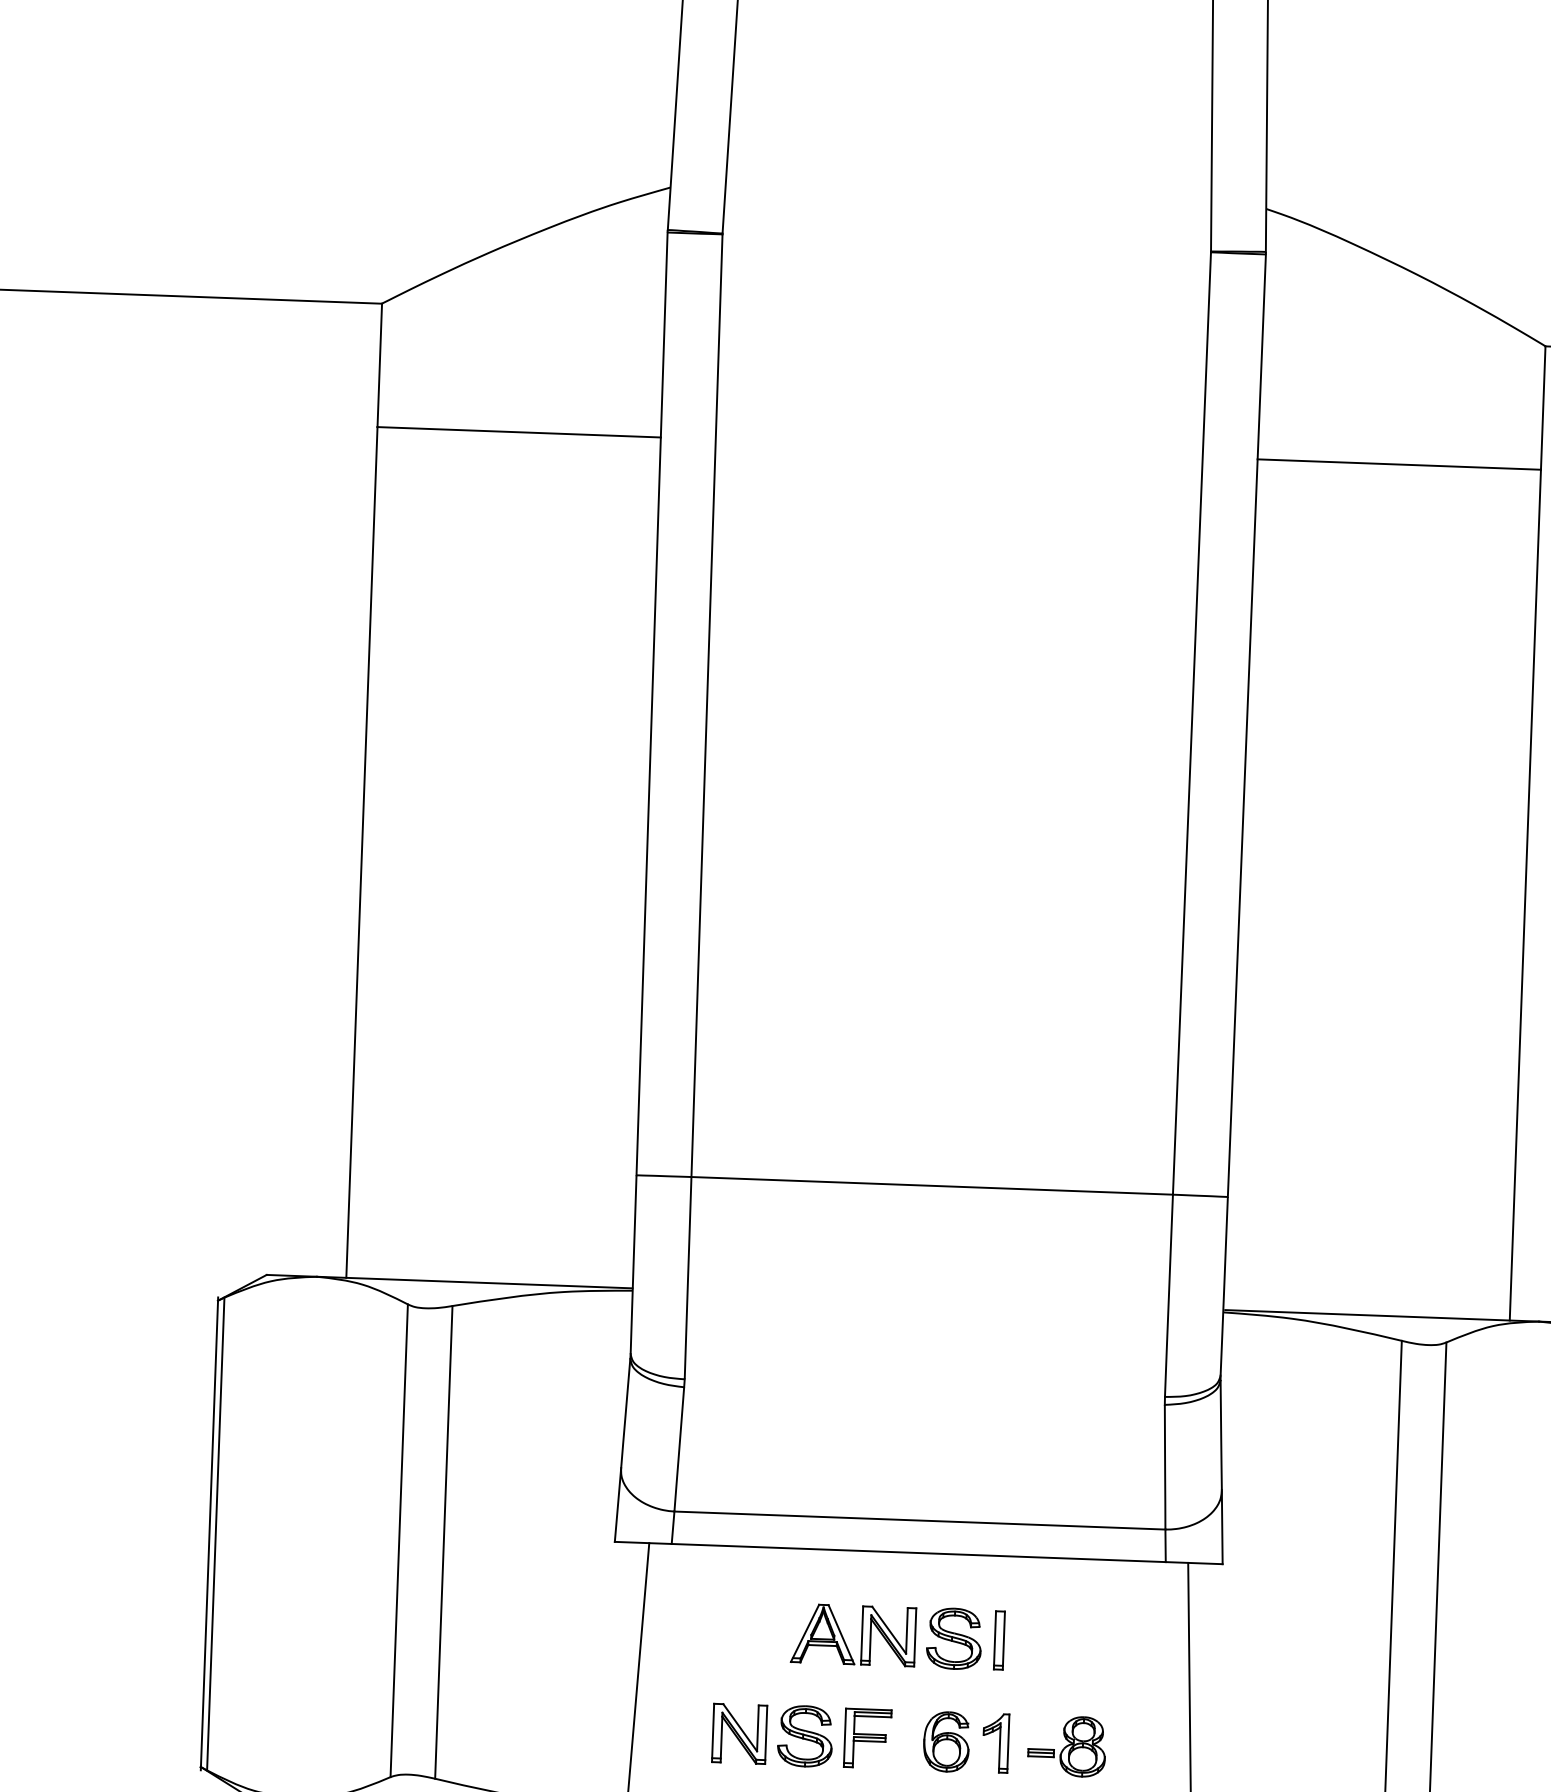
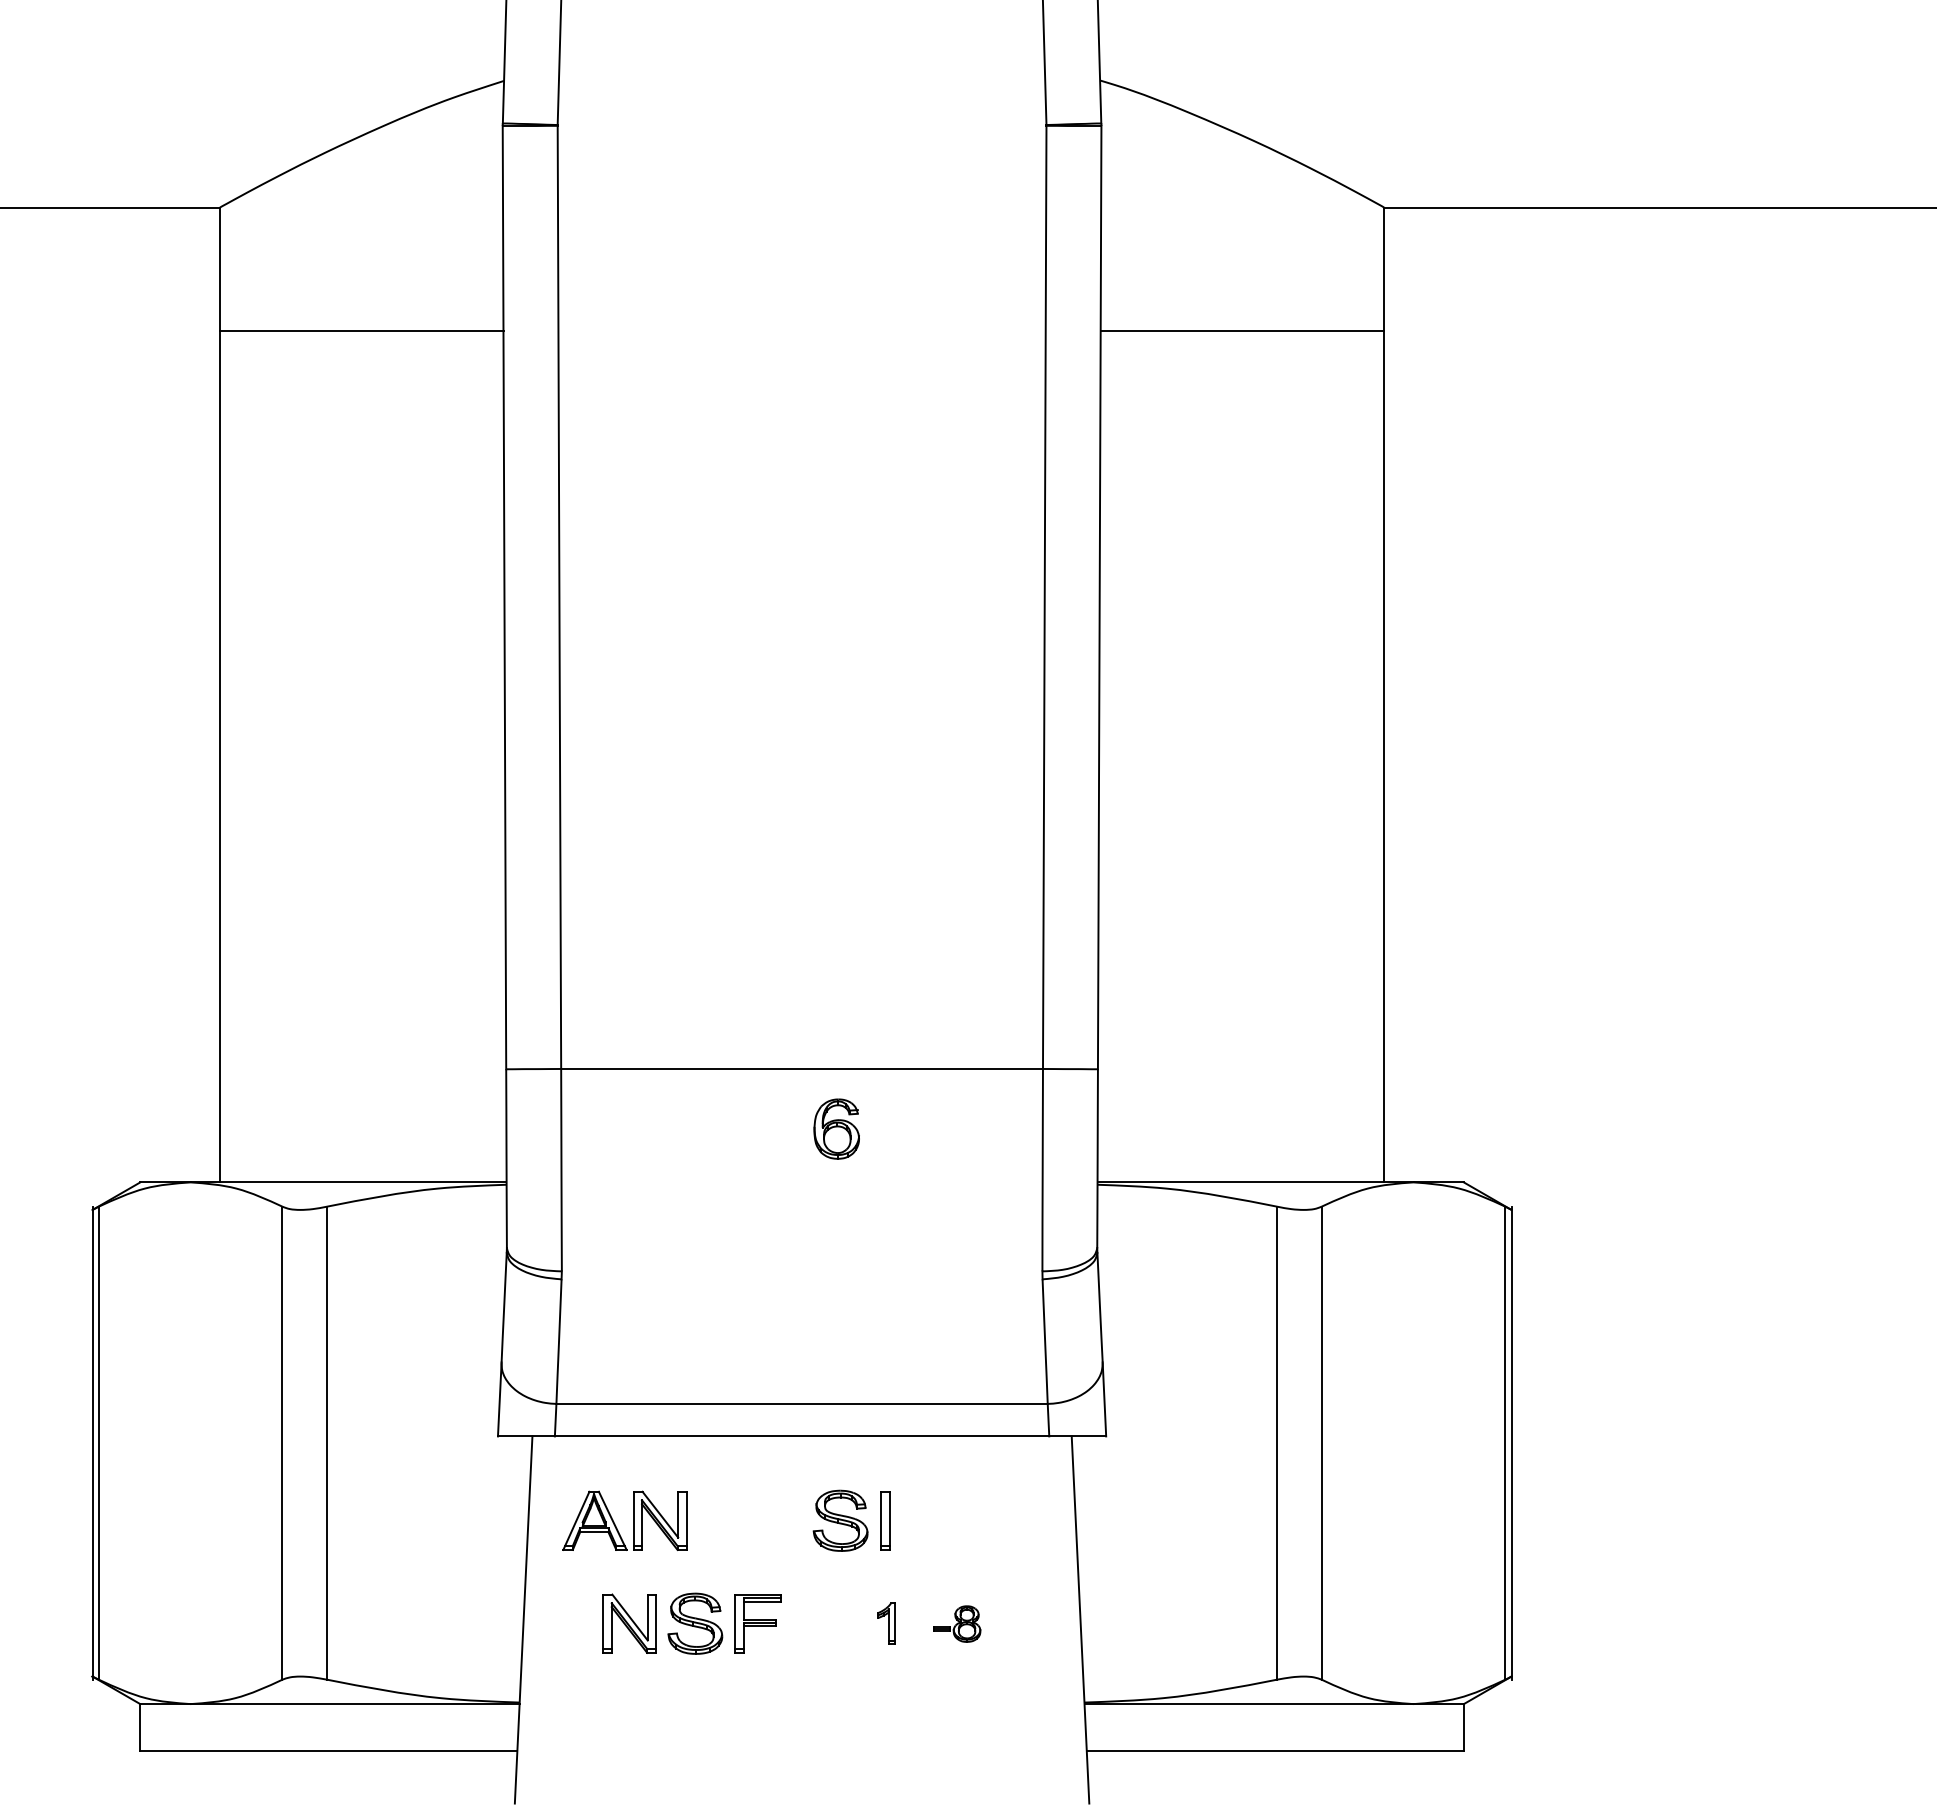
part: (862, 1635) -> (633, 1520), moved
part: (946, 1741) -> (836, 1128), moved
part: (996, 1743) -> (886, 1623), size x0.7
part: (1067, 1745) -> (957, 1623), size x0.6

